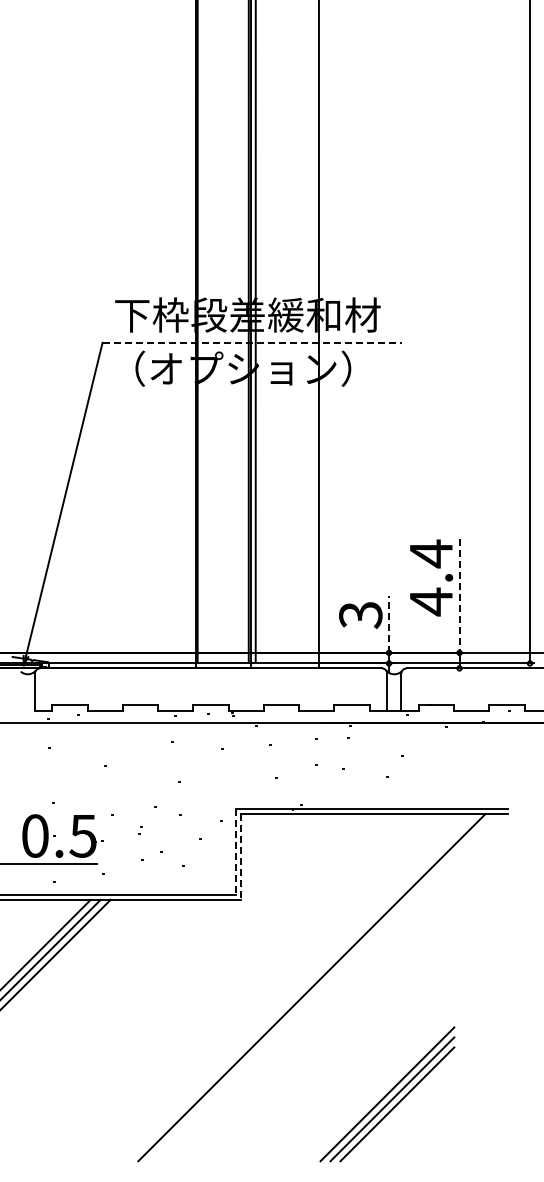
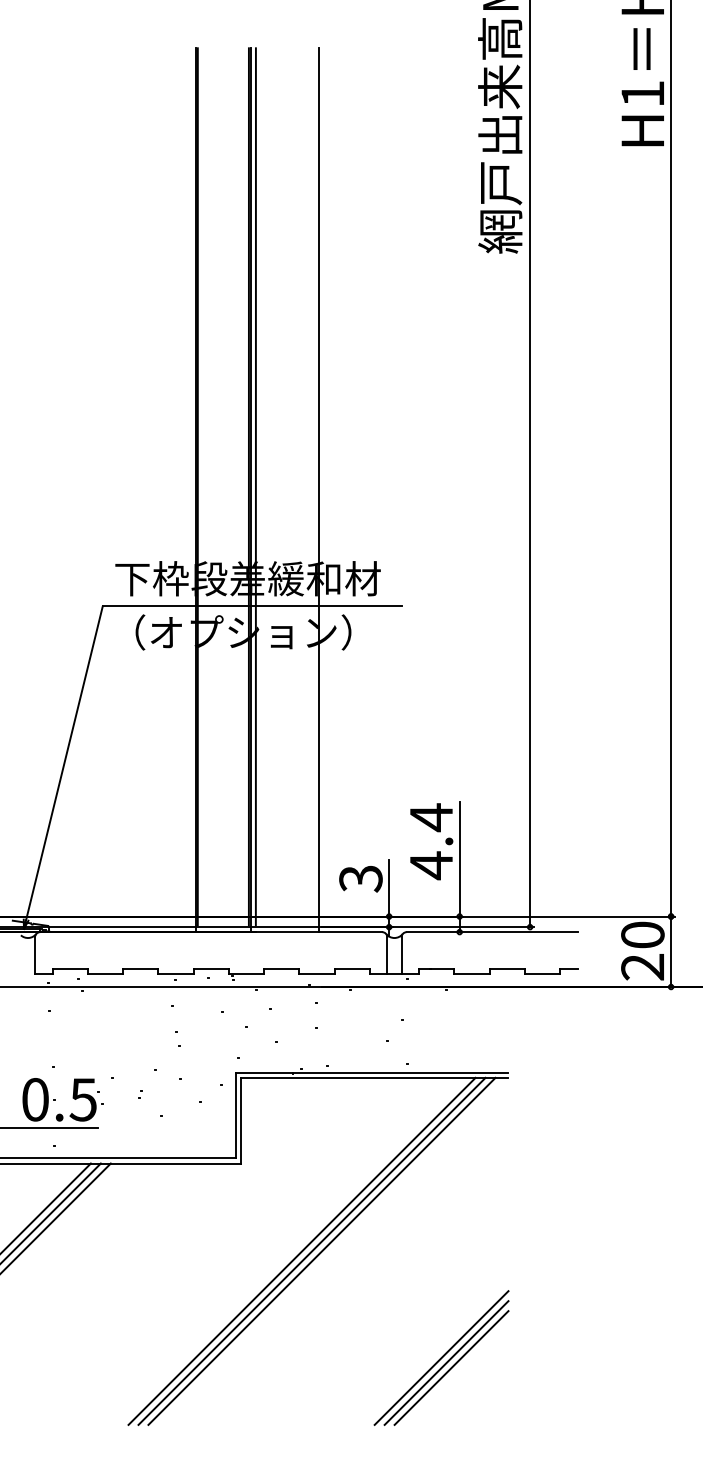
line: (252, 342) -> (252, 606), dashed -> solid
line: (459, 595) -> (459, 859), dashed -> solid
line: (389, 623) -> (389, 887), dashed -> solid
line: (235, 851) -> (235, 1115), dashed -> solid
line: (241, 856) -> (241, 1120), dashed -> solid
line: (301, 986) -> (301, 1250), added
line: (321, 986) -> (321, 1250), added
part: (387, 1093) -> (441, 1357), moved

